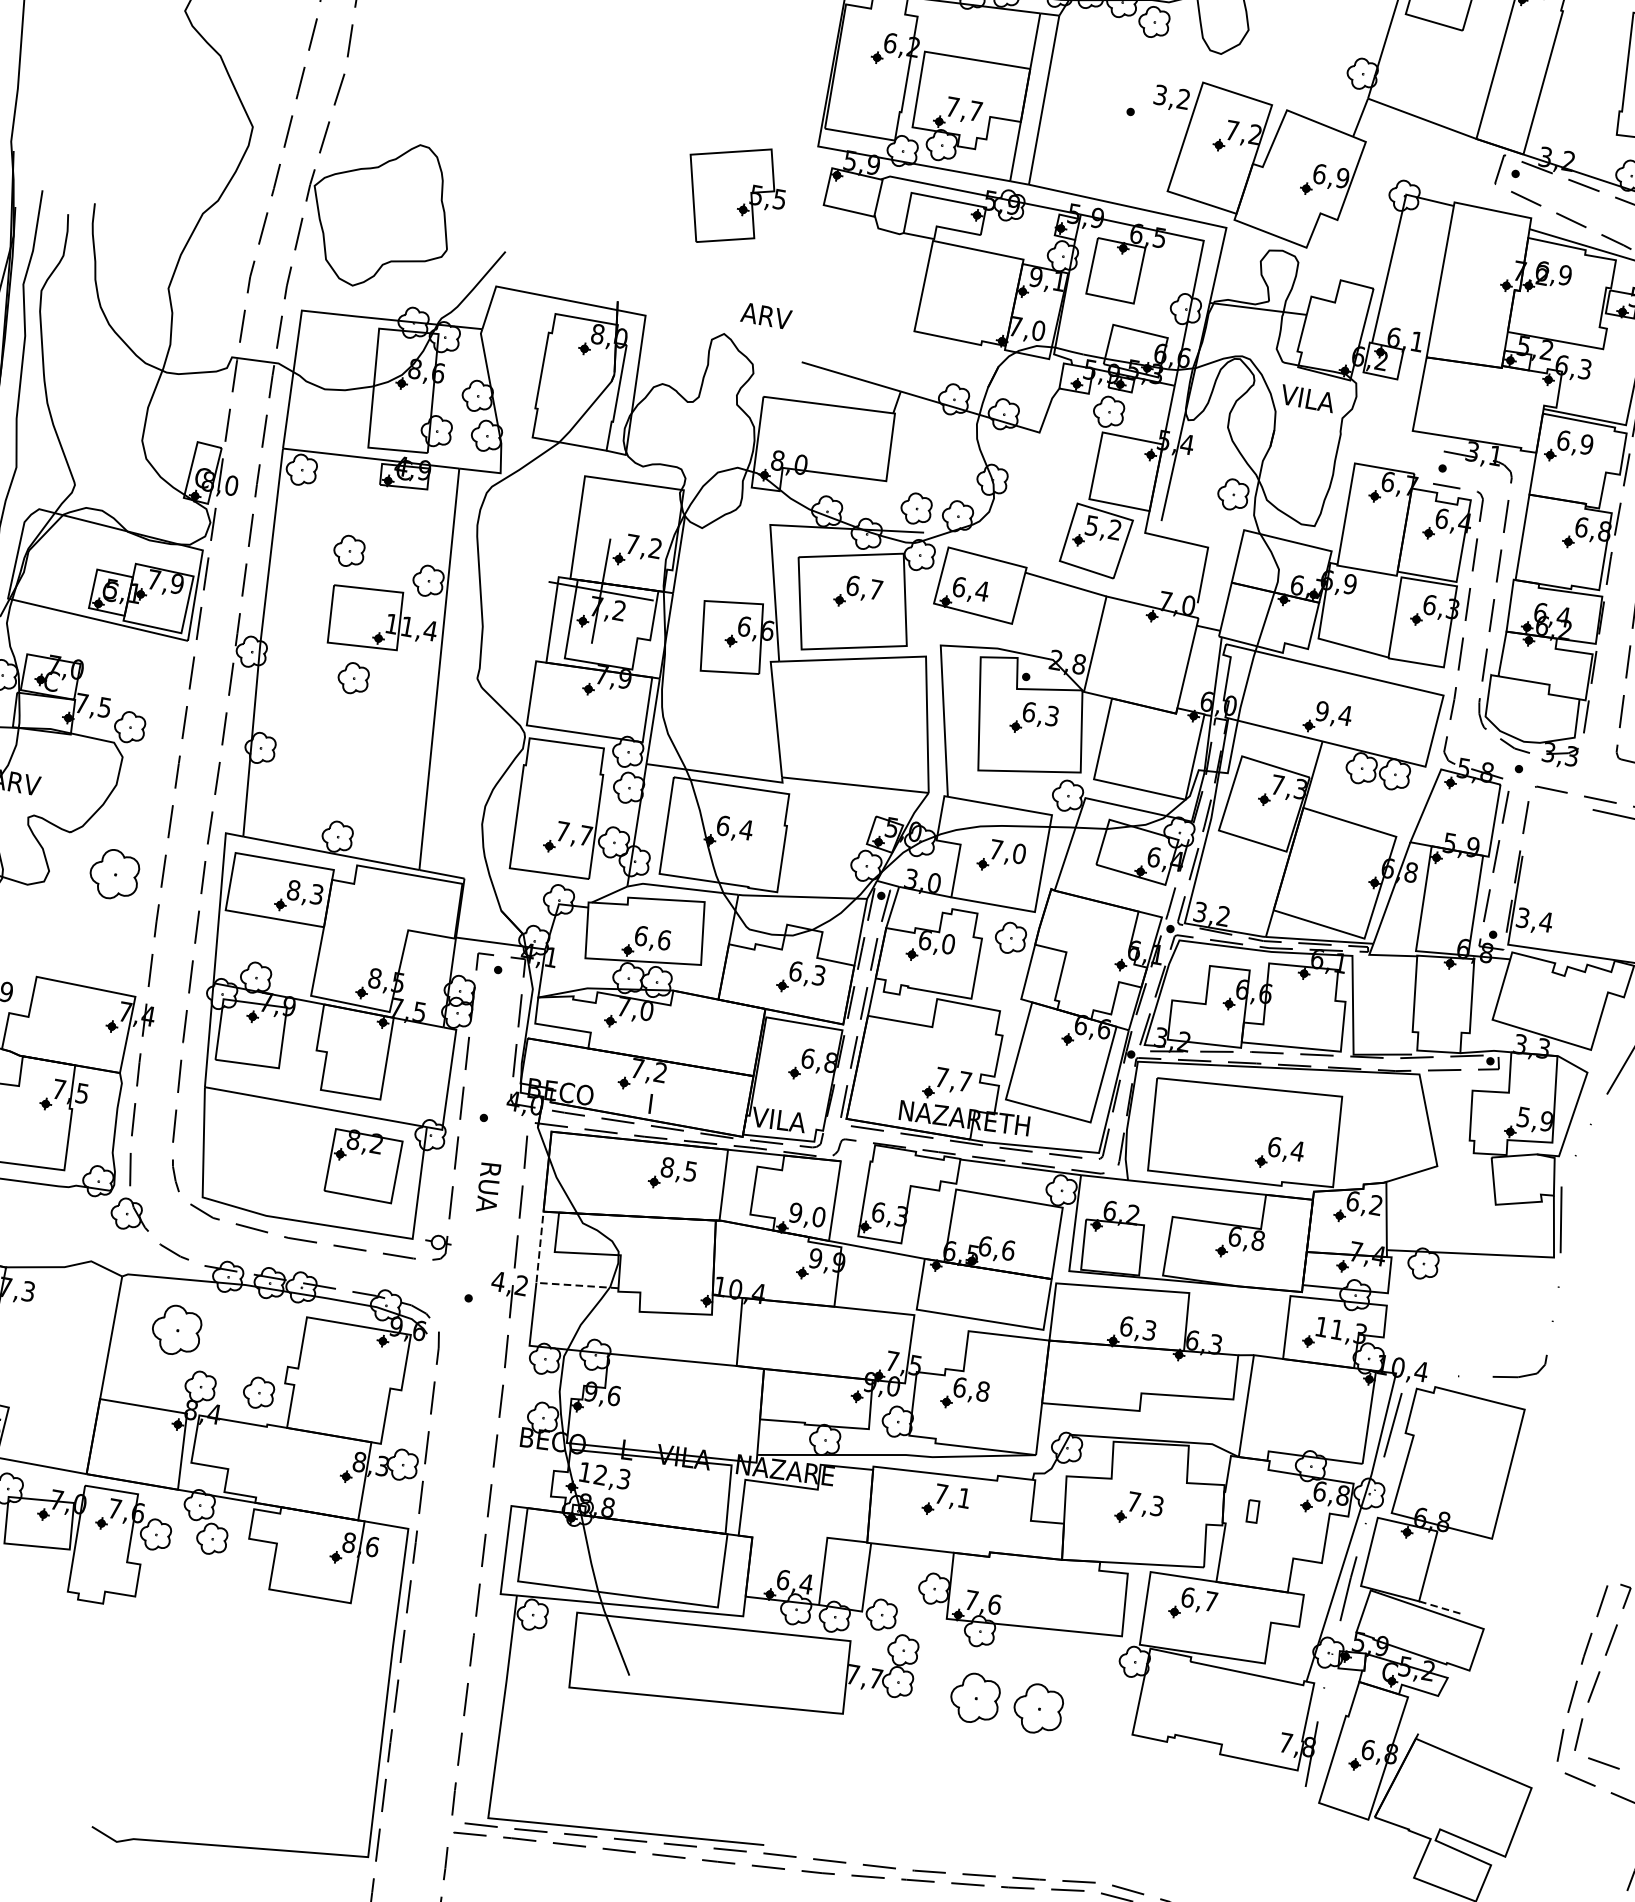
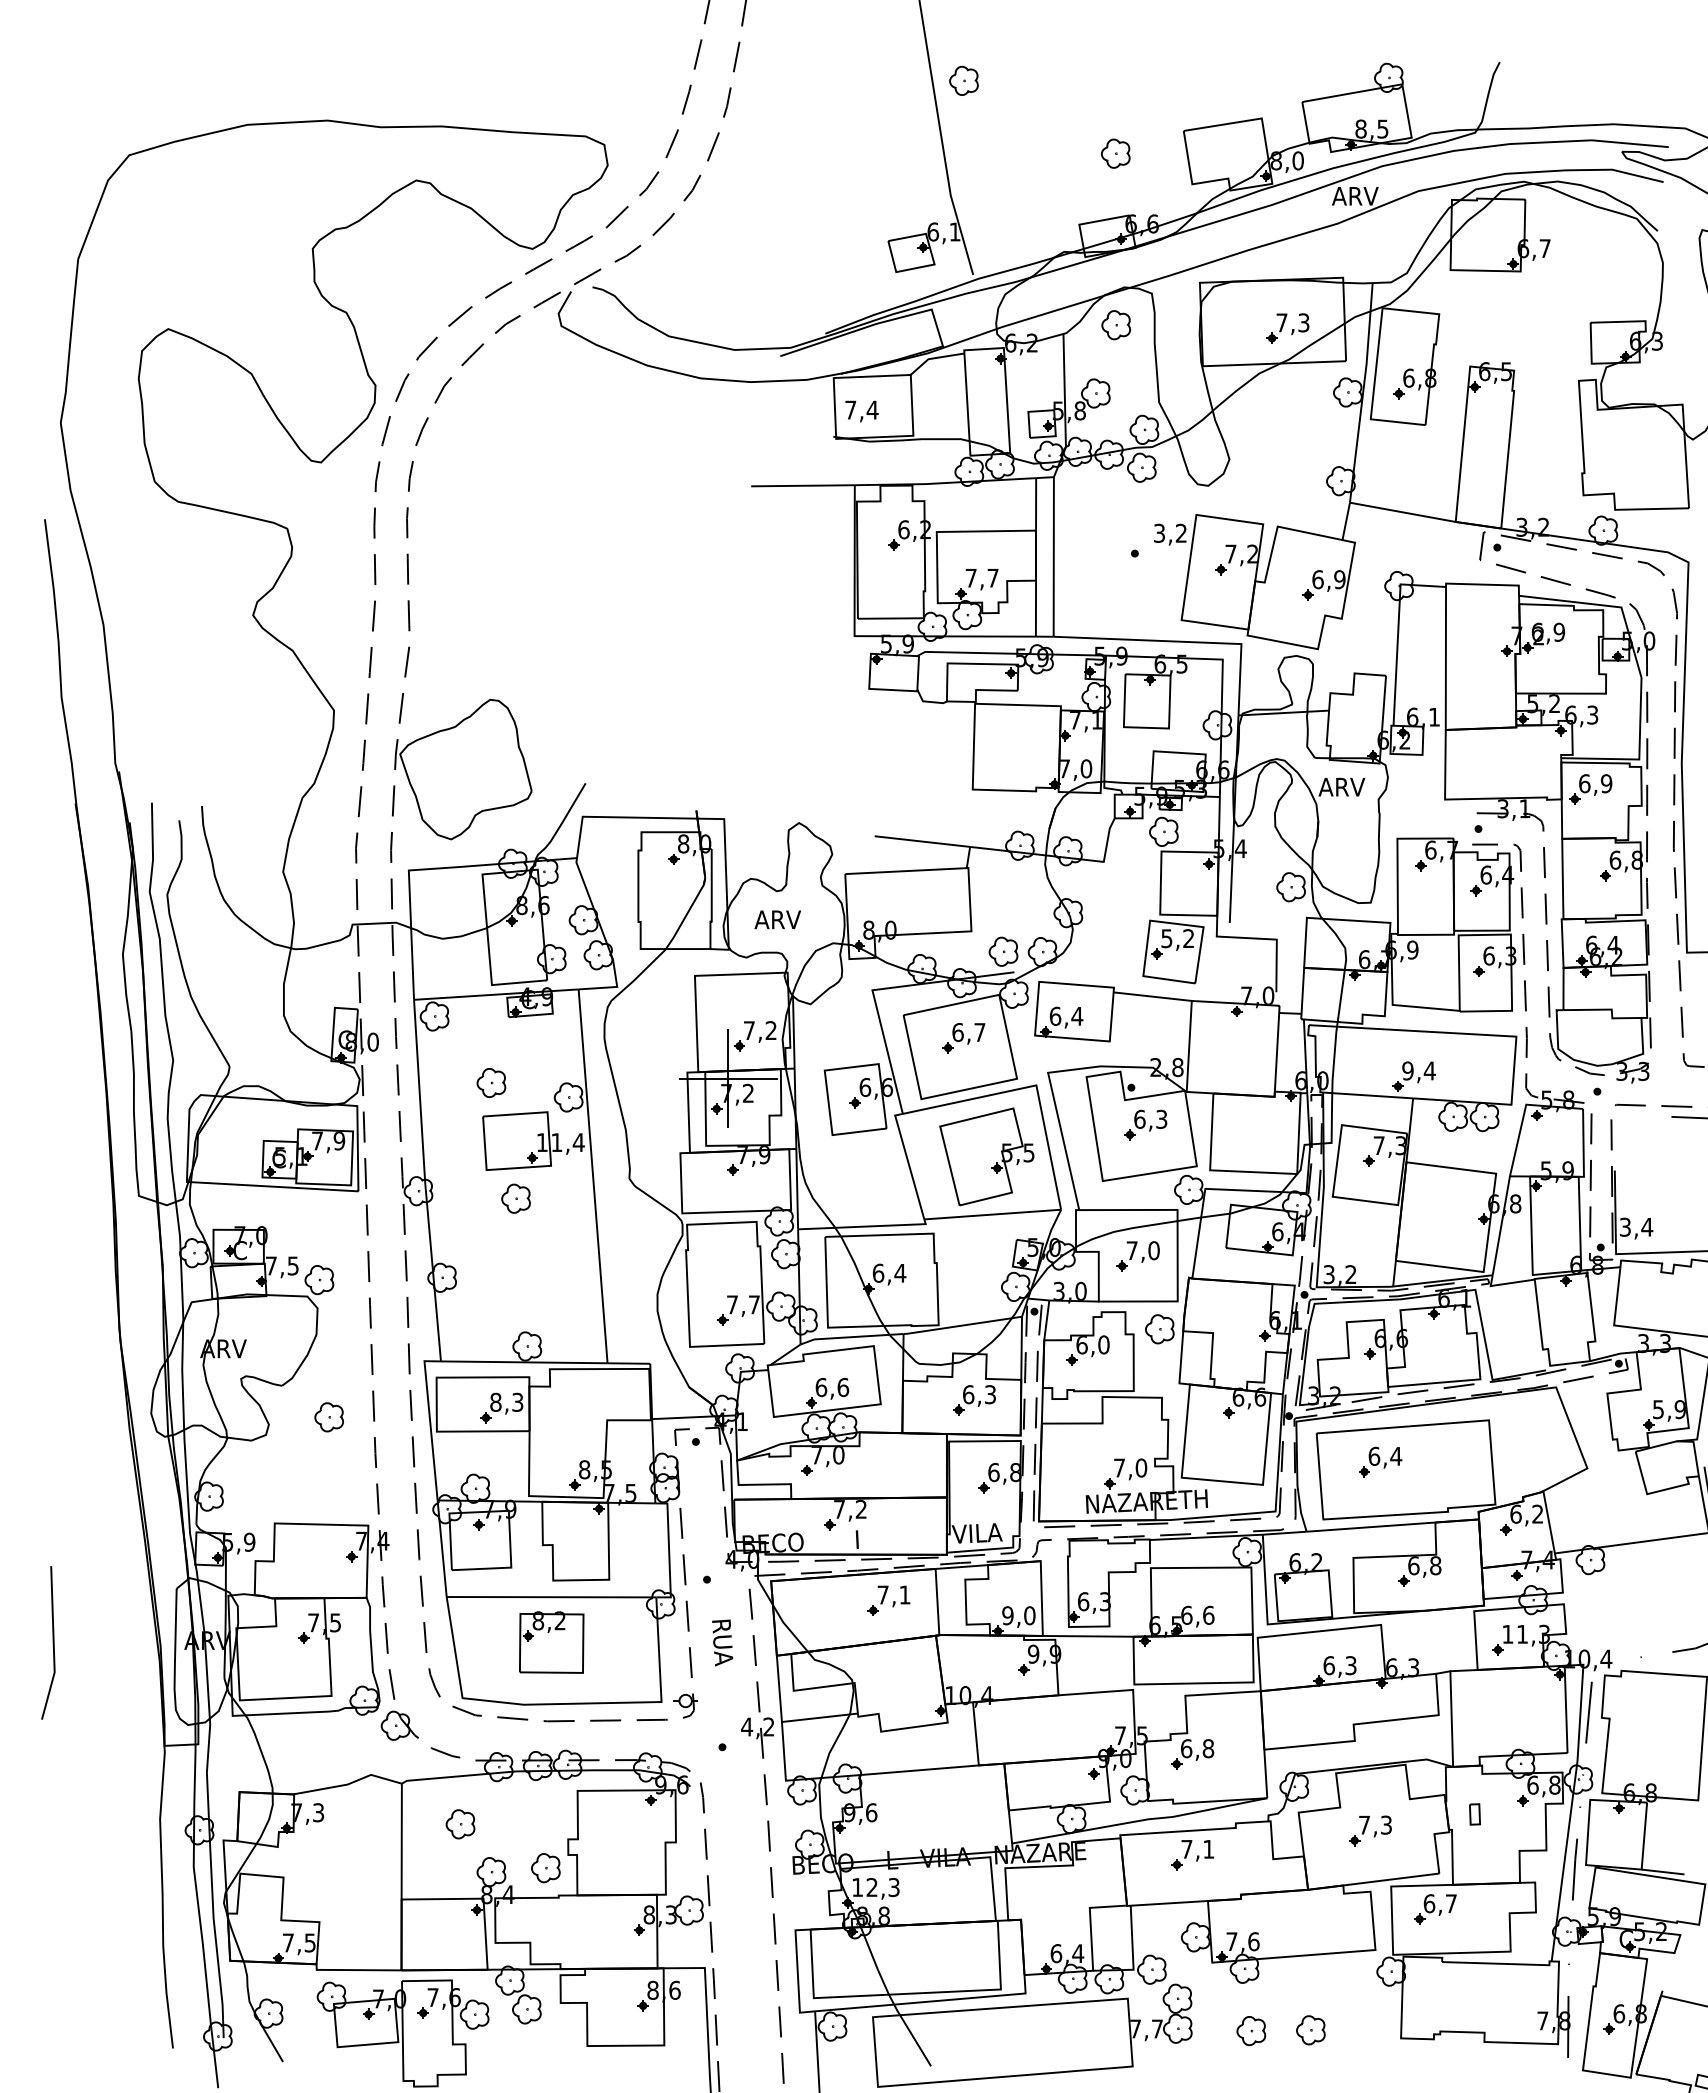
part: (734, 195) -> (986, 1156), moved
text: (1035, 277) -> (1074, 720), 9,1 -> 7,1
text: (766, 315) -> (777, 919), moved
text: (1307, 397) -> (1343, 786), VILA -> ARV
part: (113, 874) -> (328, 1417), size x0.62
text: (965, 1081) -> (1141, 1467), 7,7 -> 7,0
part: (1280, 1153) -> (1380, 1461), moved
part: (363, 1165) -> (551, 1642), moved
text: (678, 1168) -> (893, 1594), 8,5 -> 7,1
line: (540, 1282) -> (785, 1721), dashed -> solid
part: (176, 1330) -> (460, 1824), size x0.62
line: (1441, 1608) -> (1663, 1872), dashed -> solid
part: (975, 1699) -> (1251, 2031), size x0.62
part: (1038, 1709) -> (1310, 2030), size x0.62

